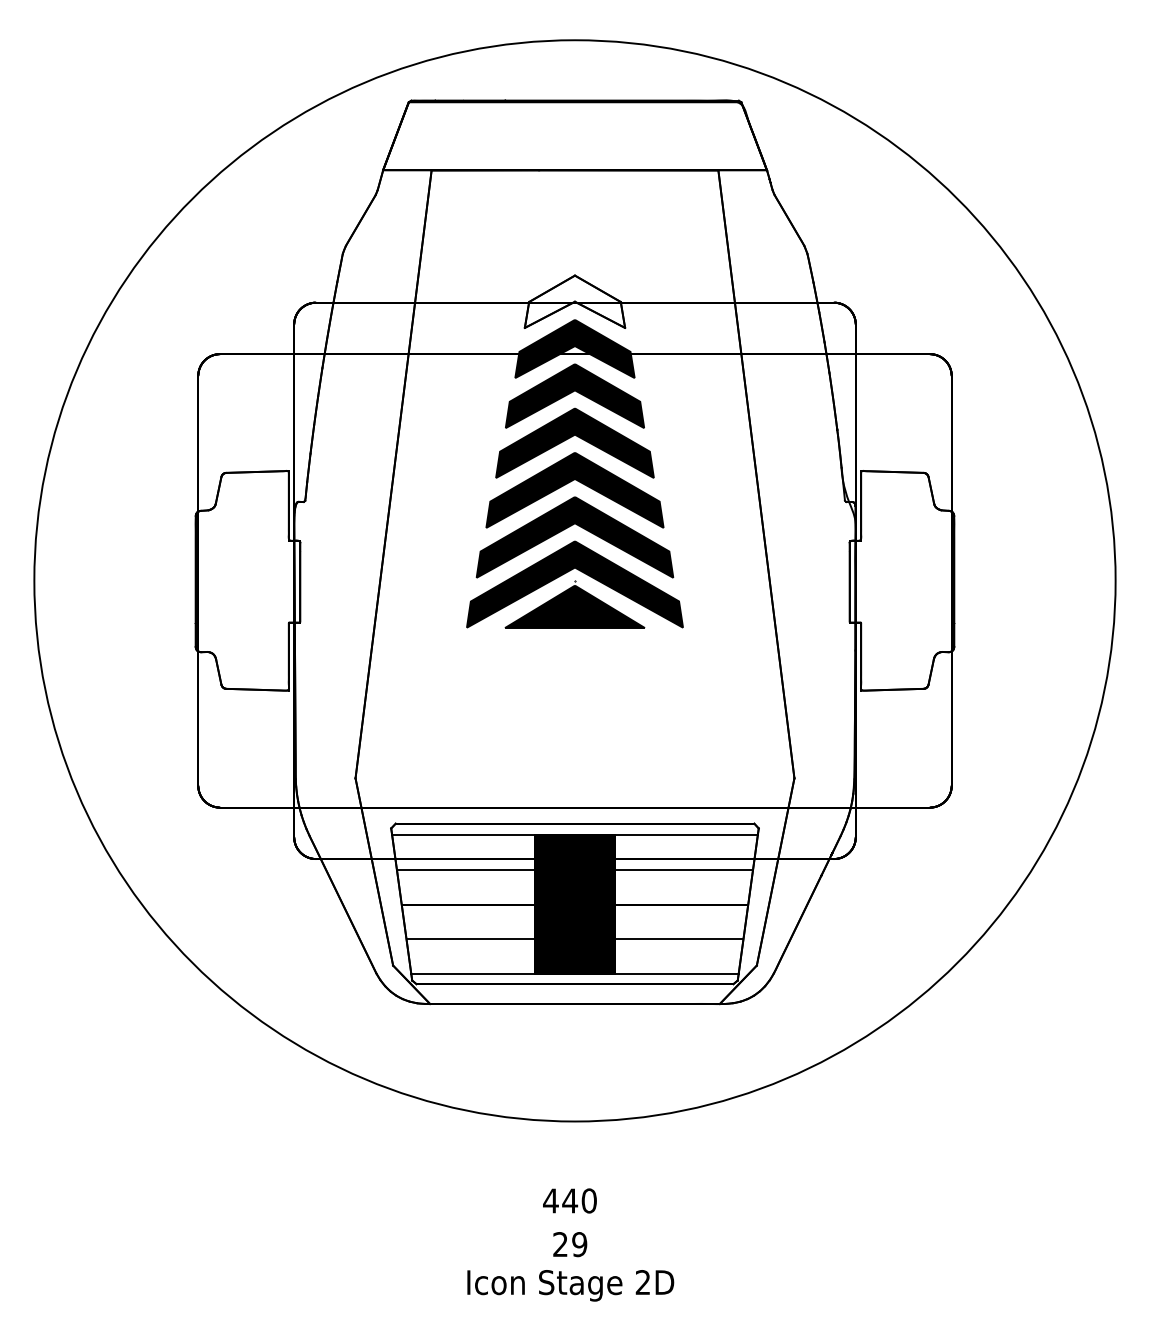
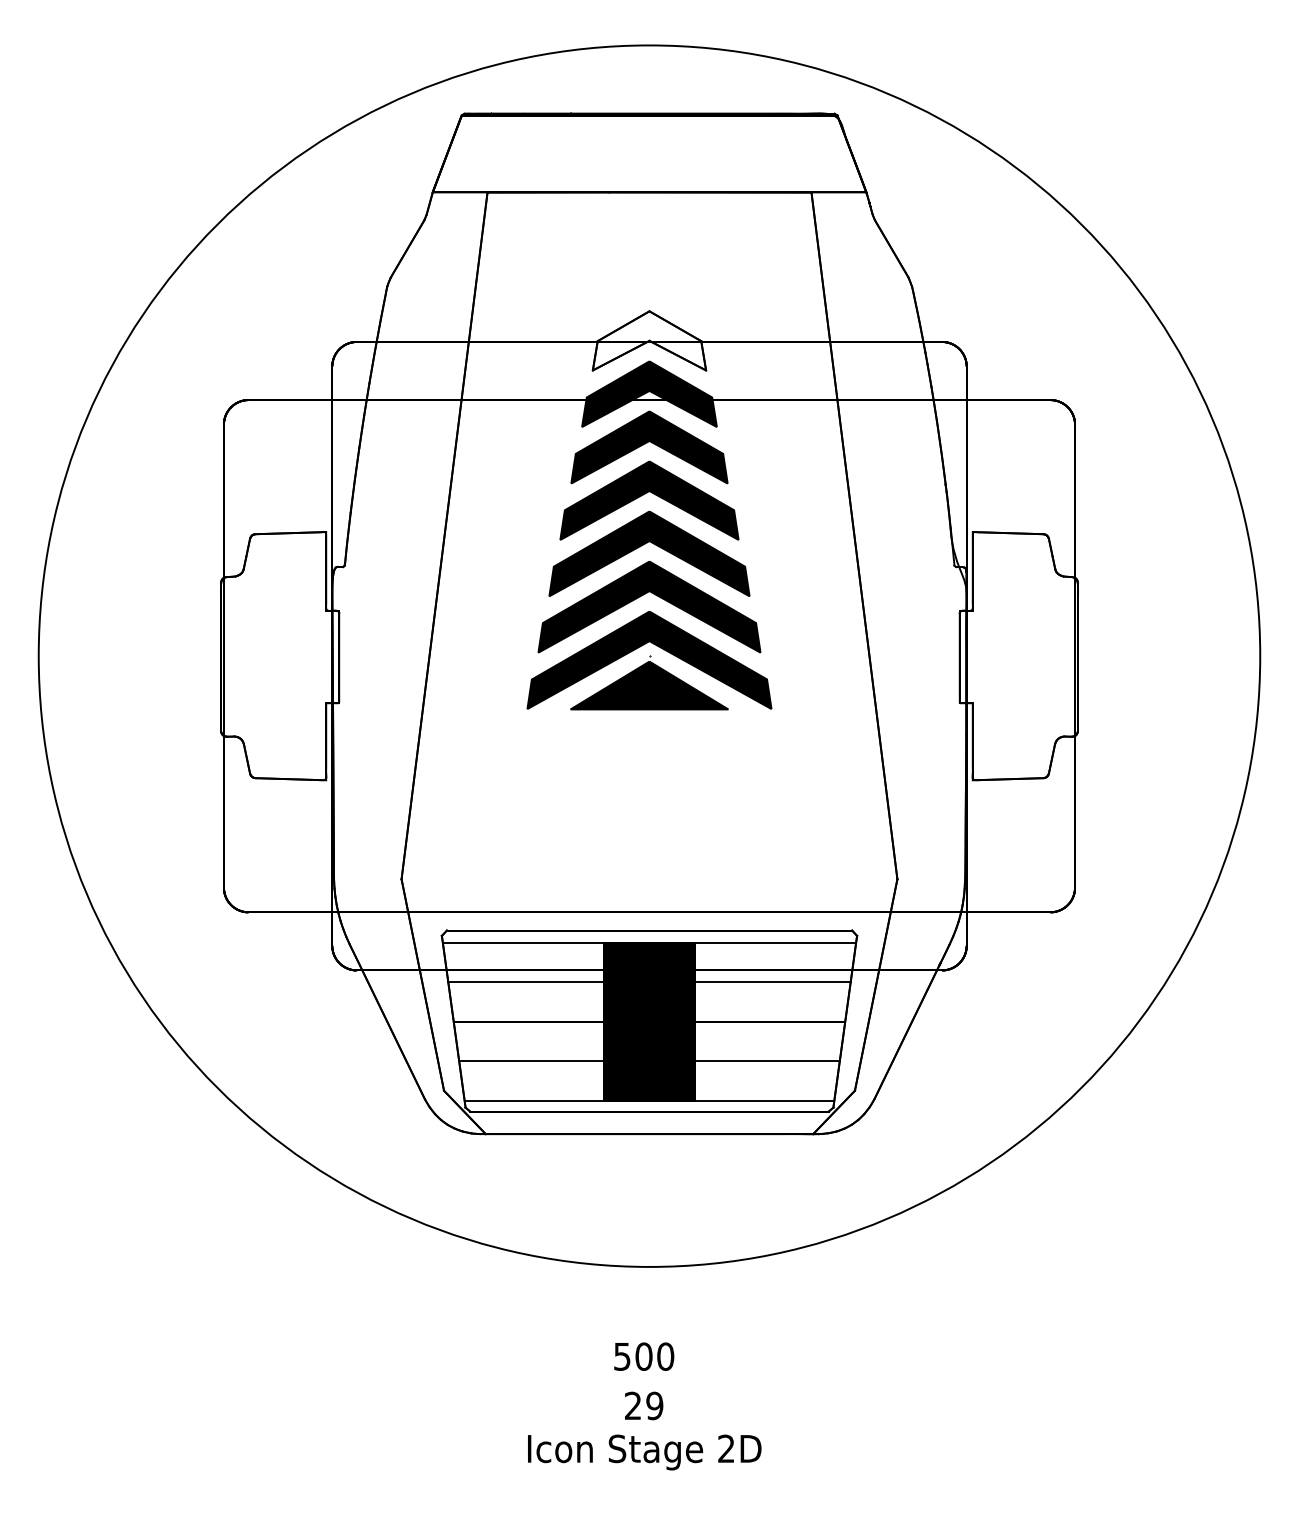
text: (560, 1200) -> (633, 1356), 440 -> 500

